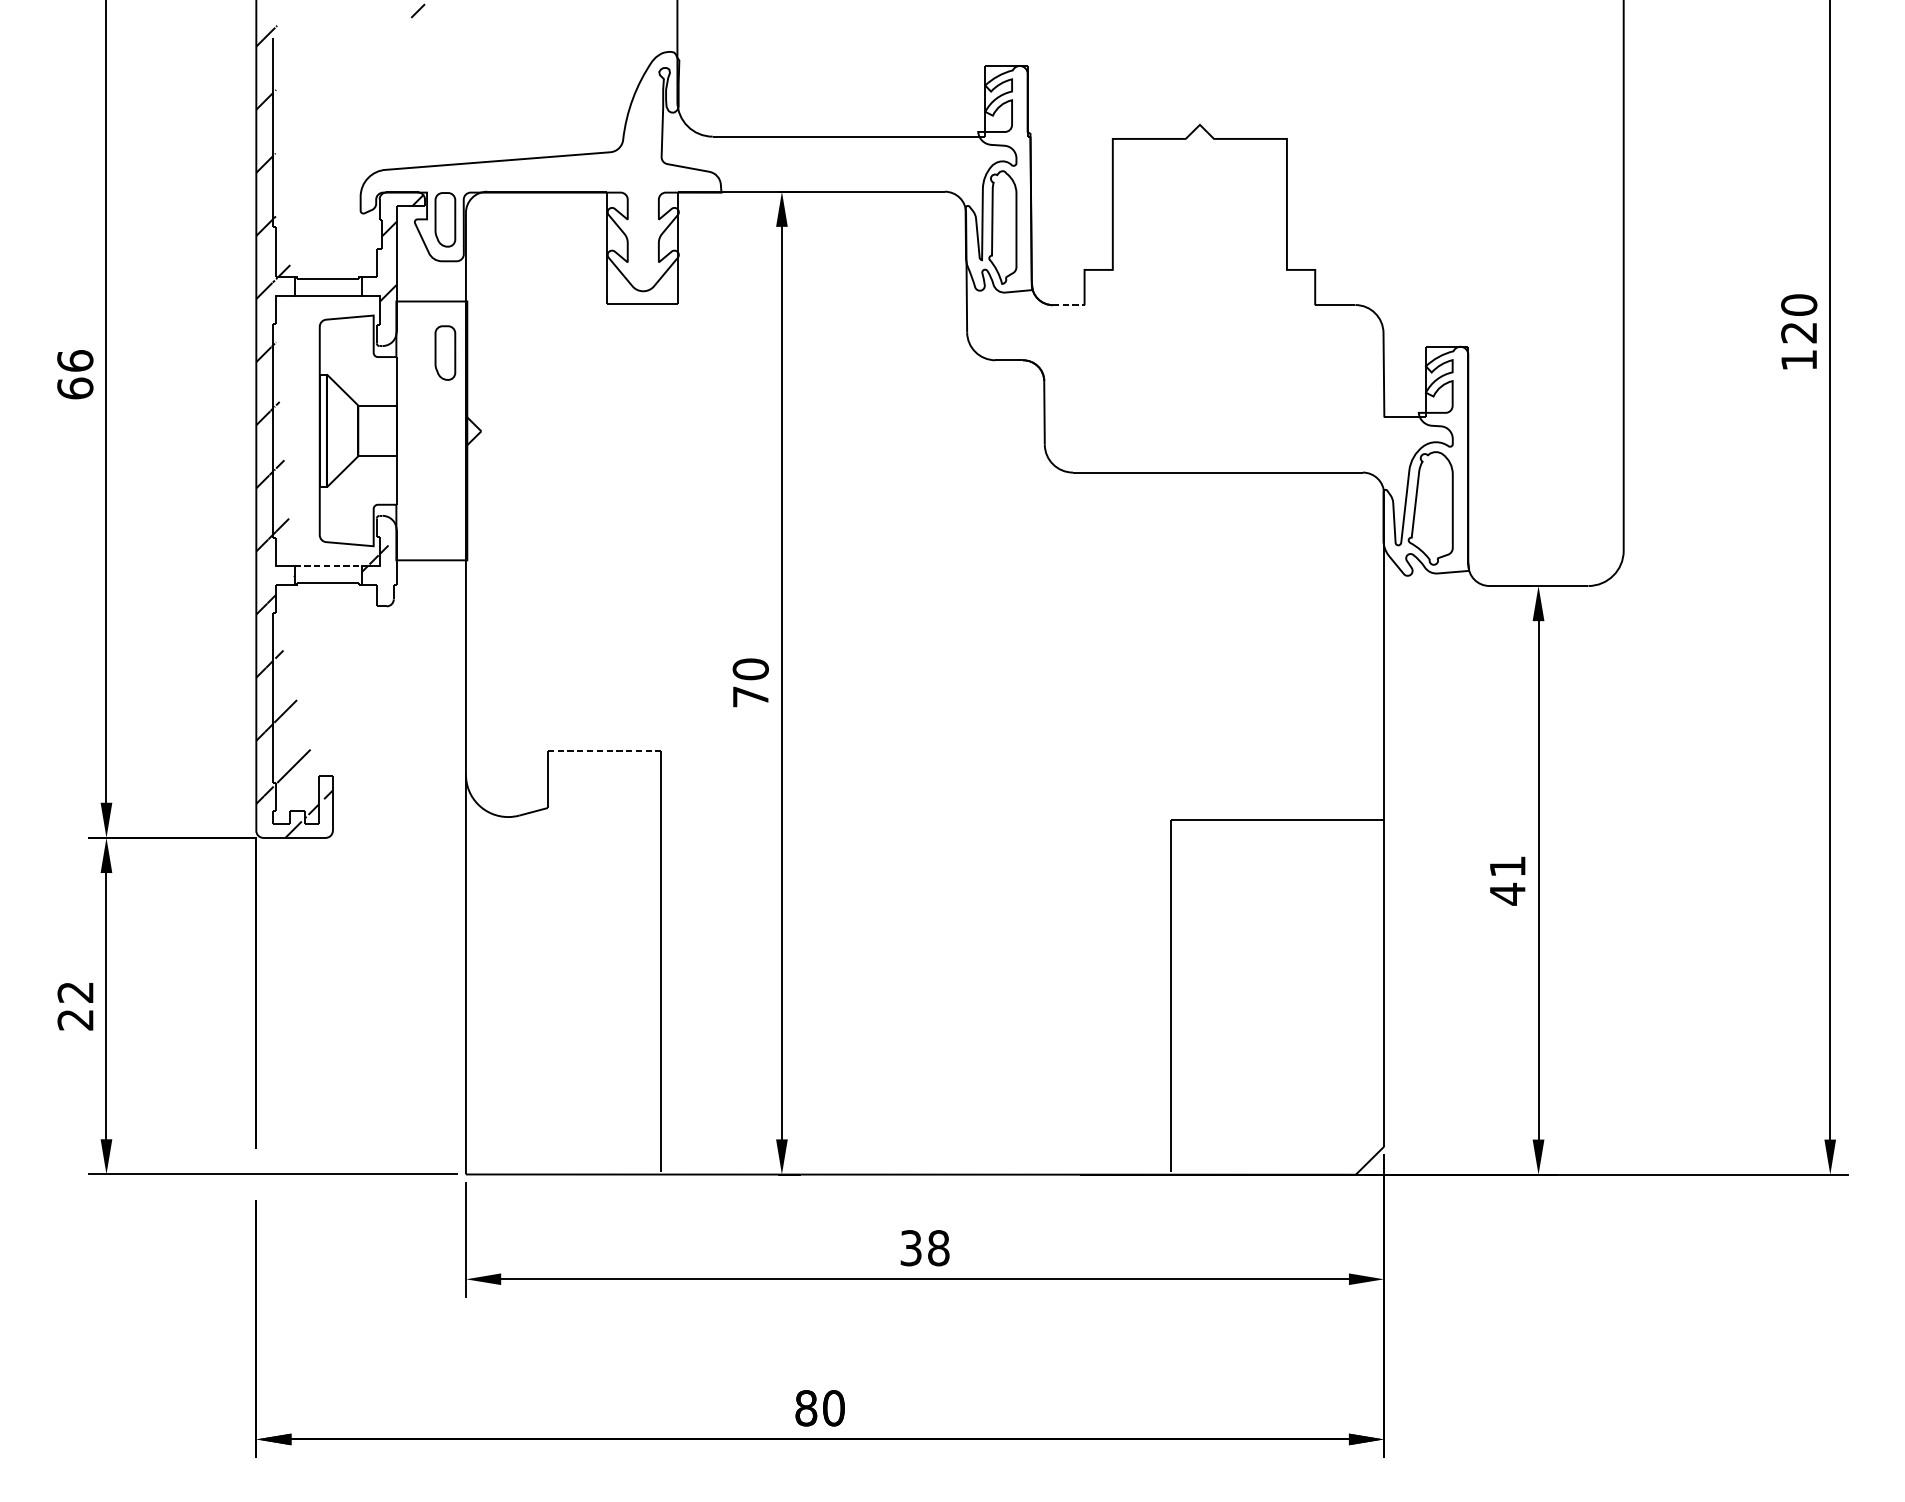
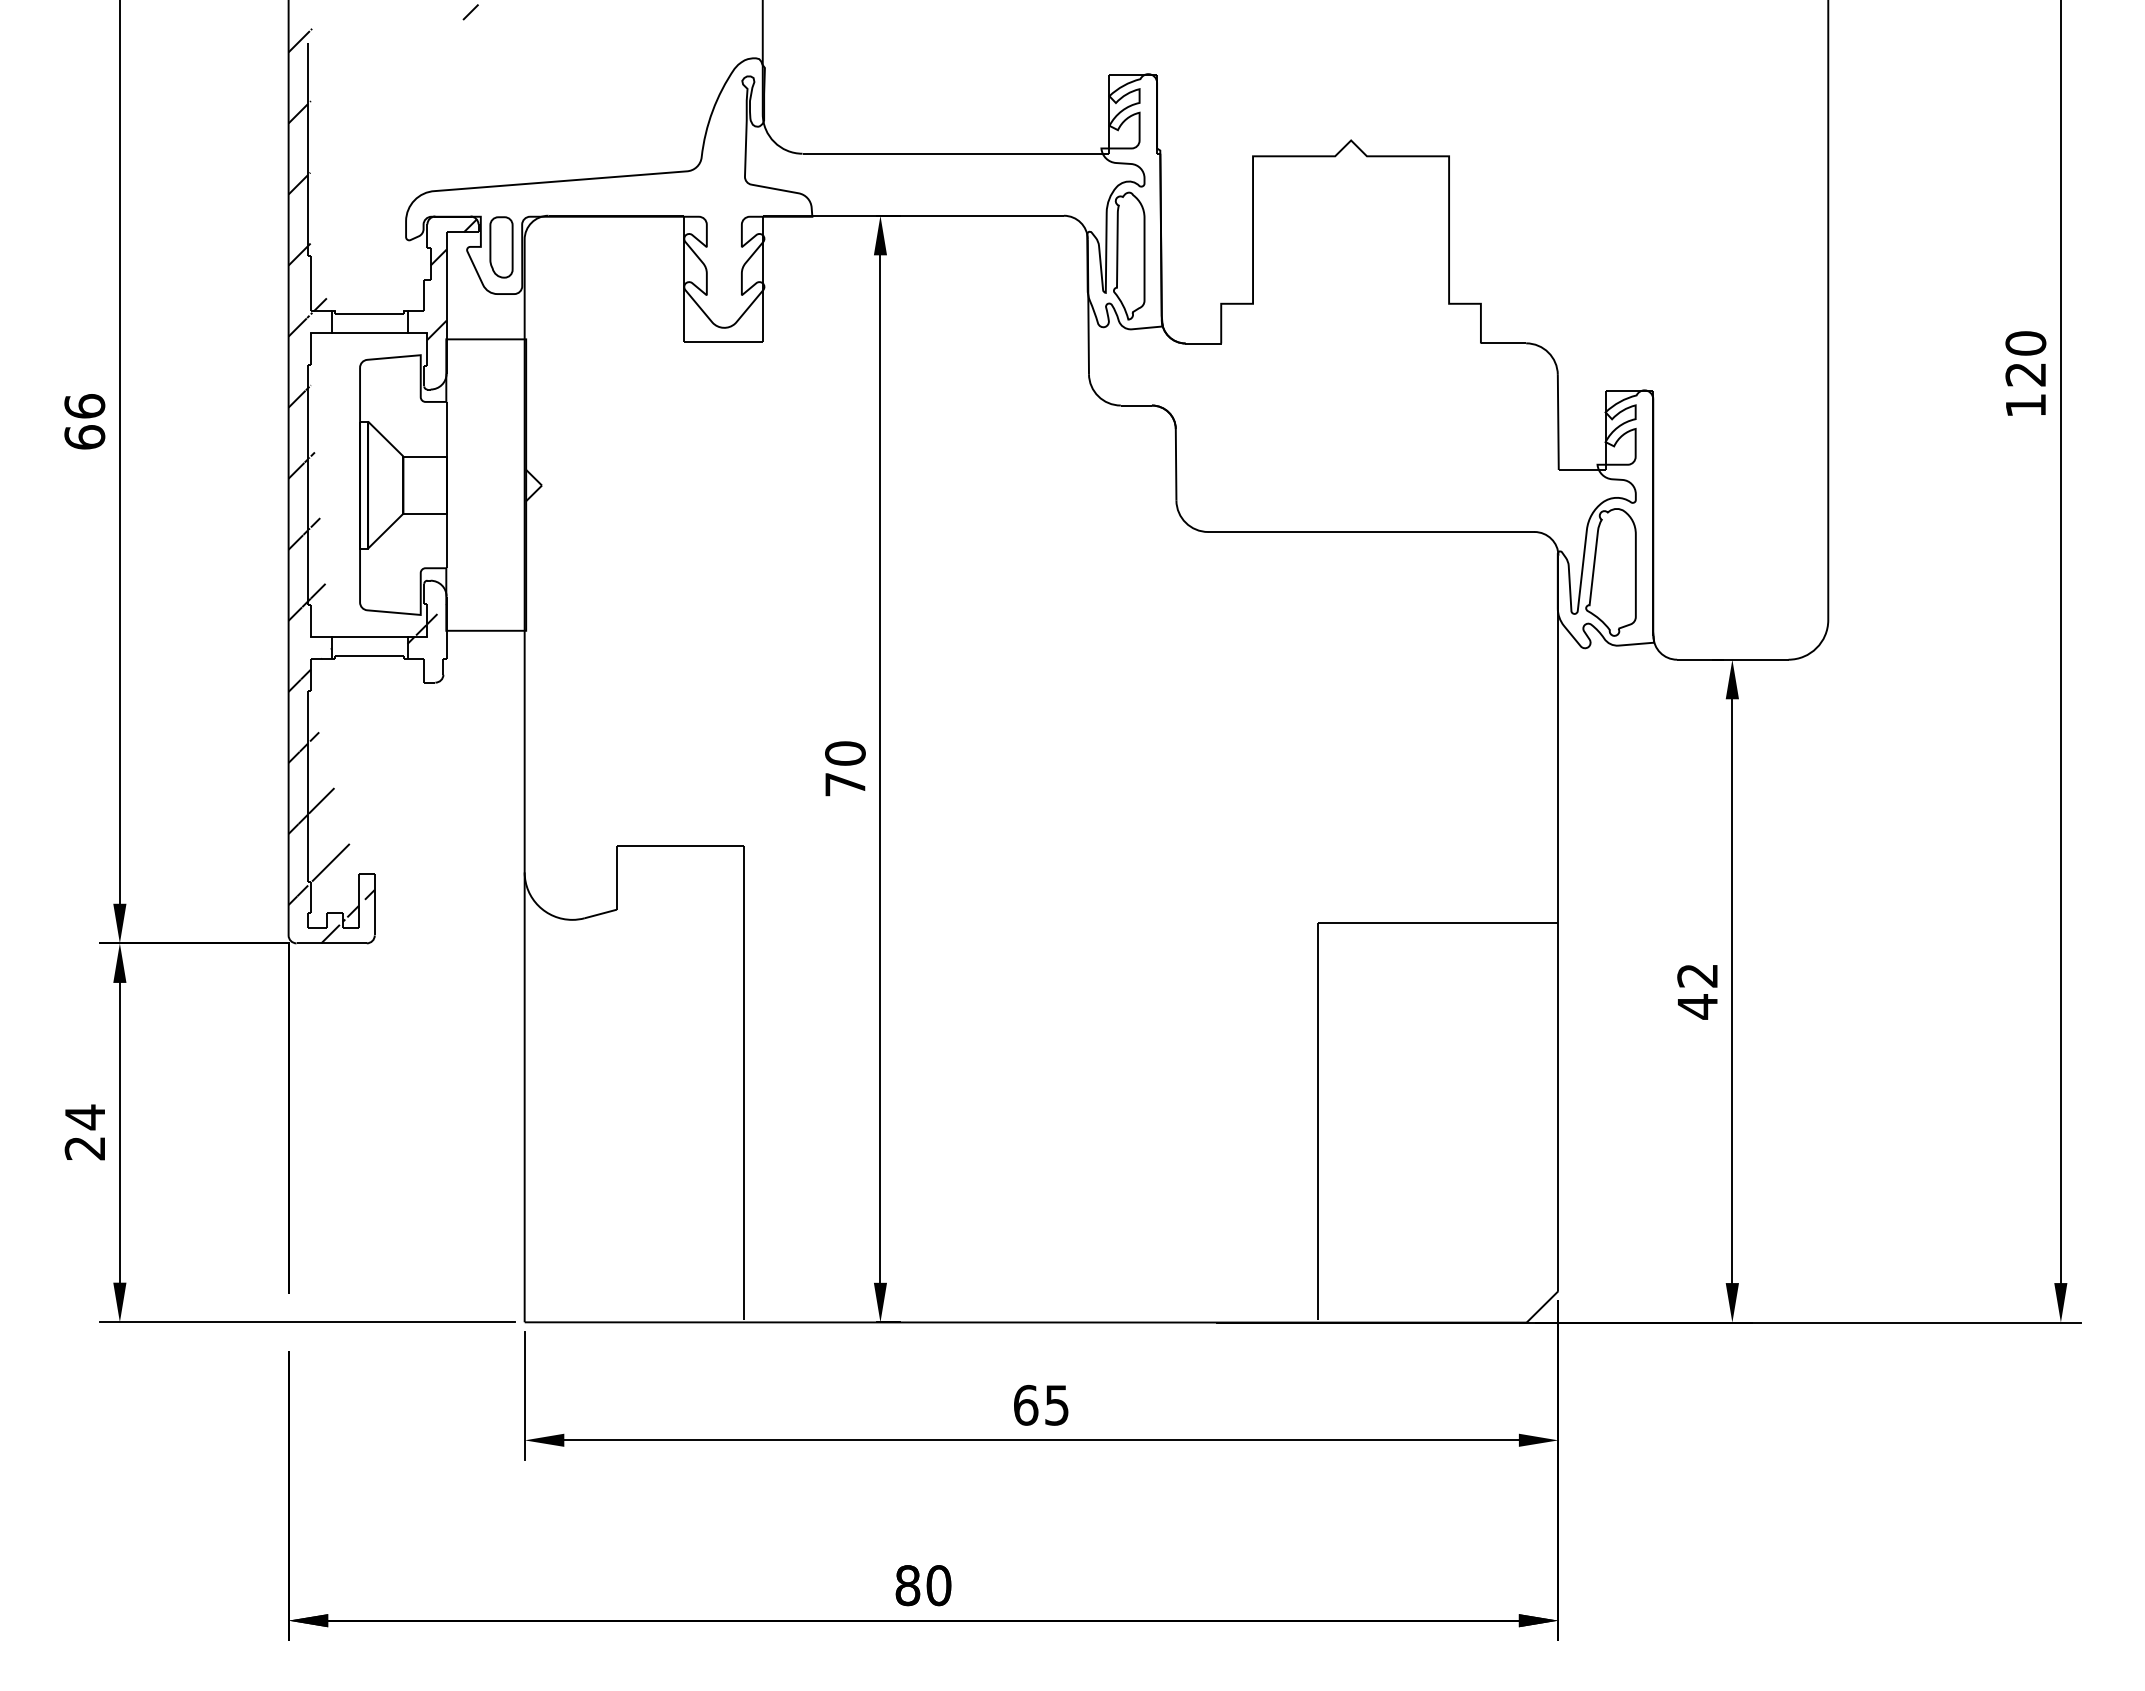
line: (1068, 305) -> (1203, 343), dashed -> solid
part: (445, 353) -> (501, 397), removed
line: (328, 565) -> (369, 636), dashed -> solid
line: (604, 751) -> (680, 845), dashed -> solid
text: (1507, 866) -> (1697, 975), 41 -> 42
text: (75, 992) -> (84, 1117), 22 -> 24
text: (924, 1247) -> (1041, 1404), 38 -> 65

